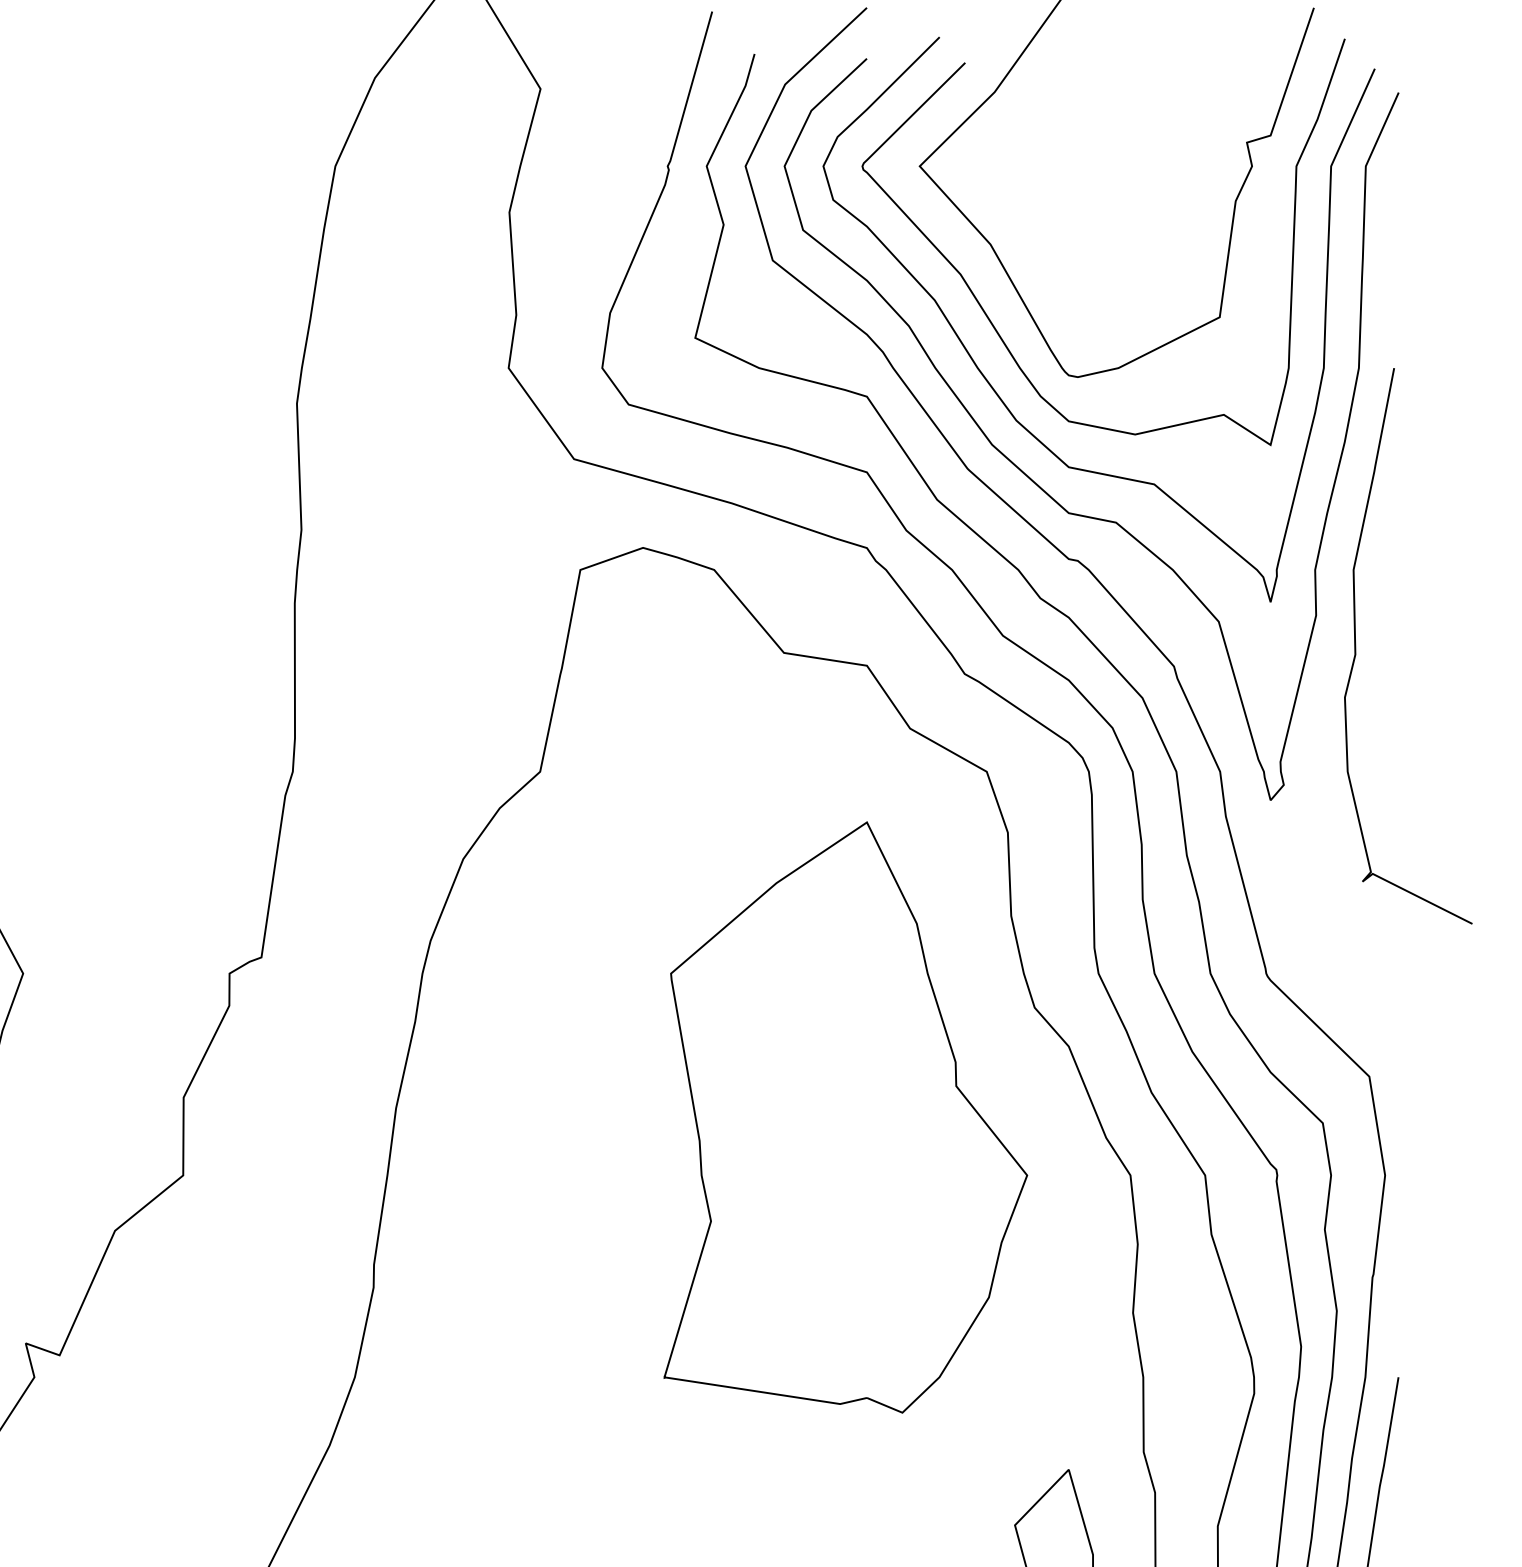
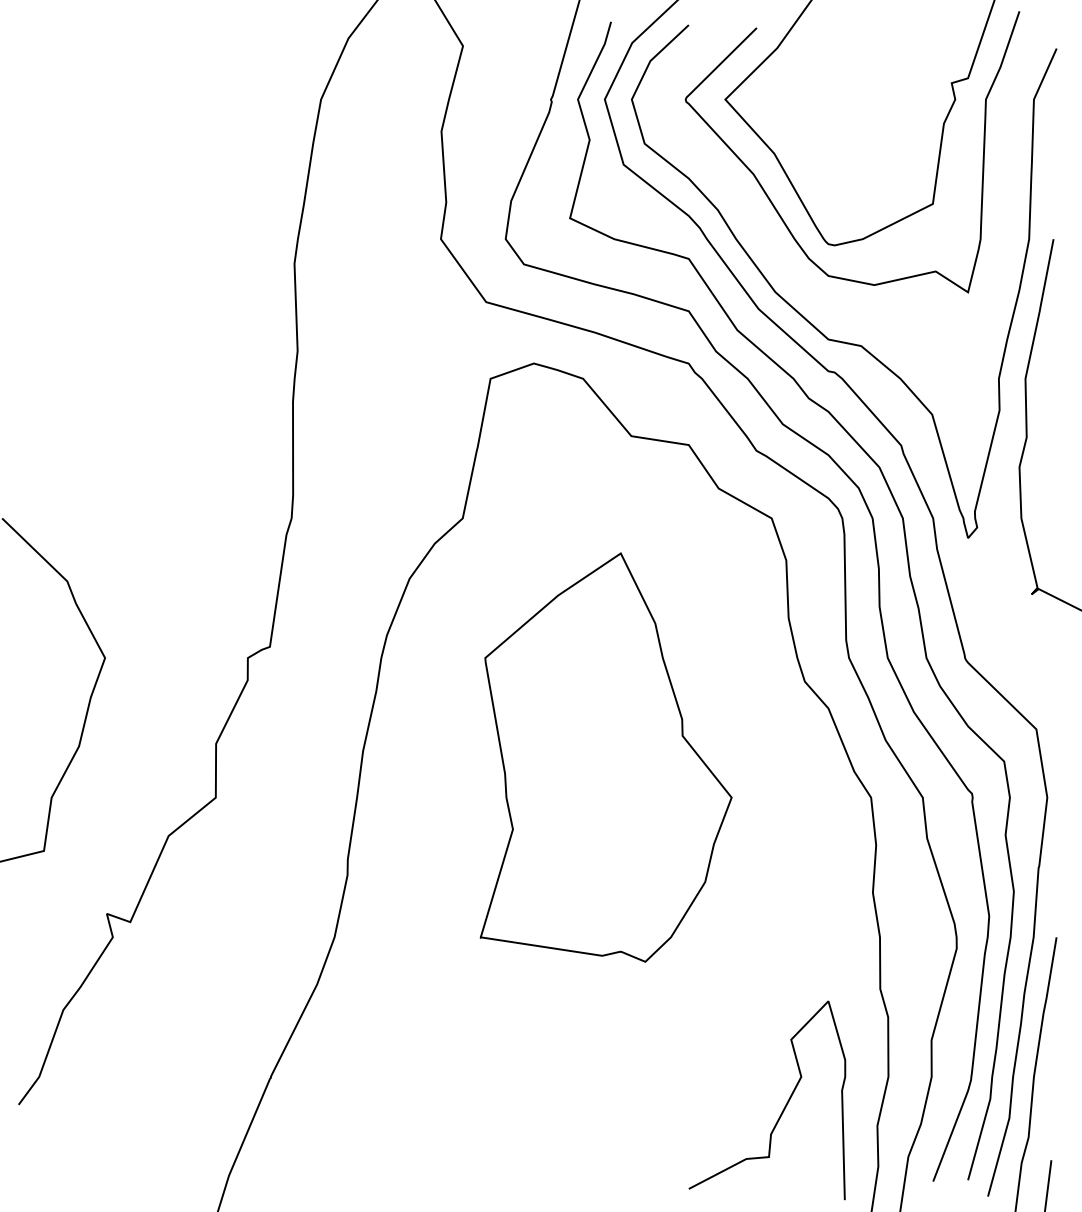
curve: (999, 394) -> (780, 257), removed
part: (844, 1117) -> (605, 757), moved

